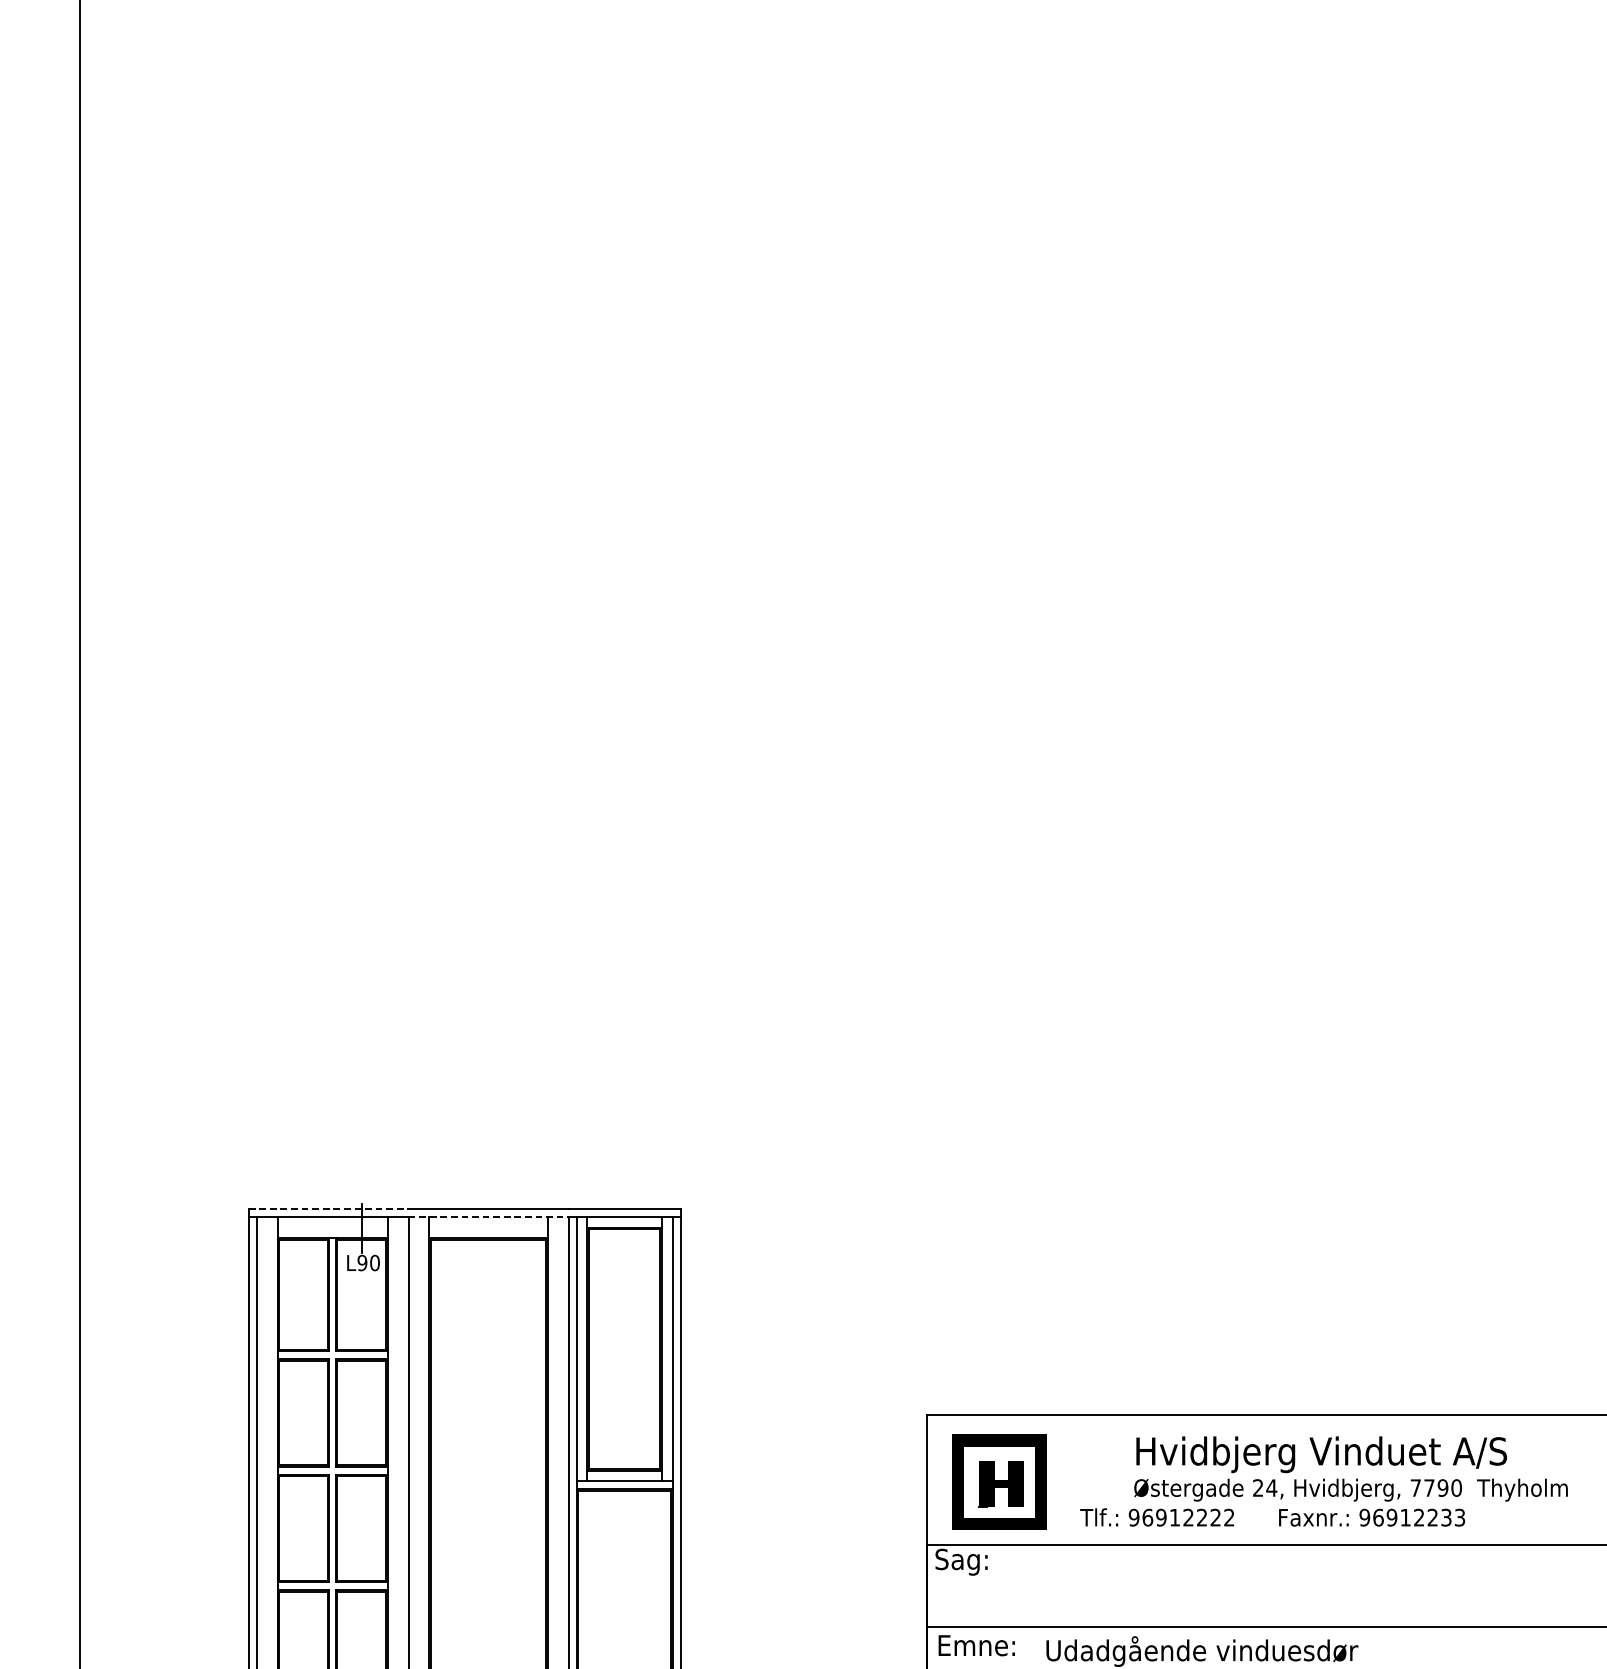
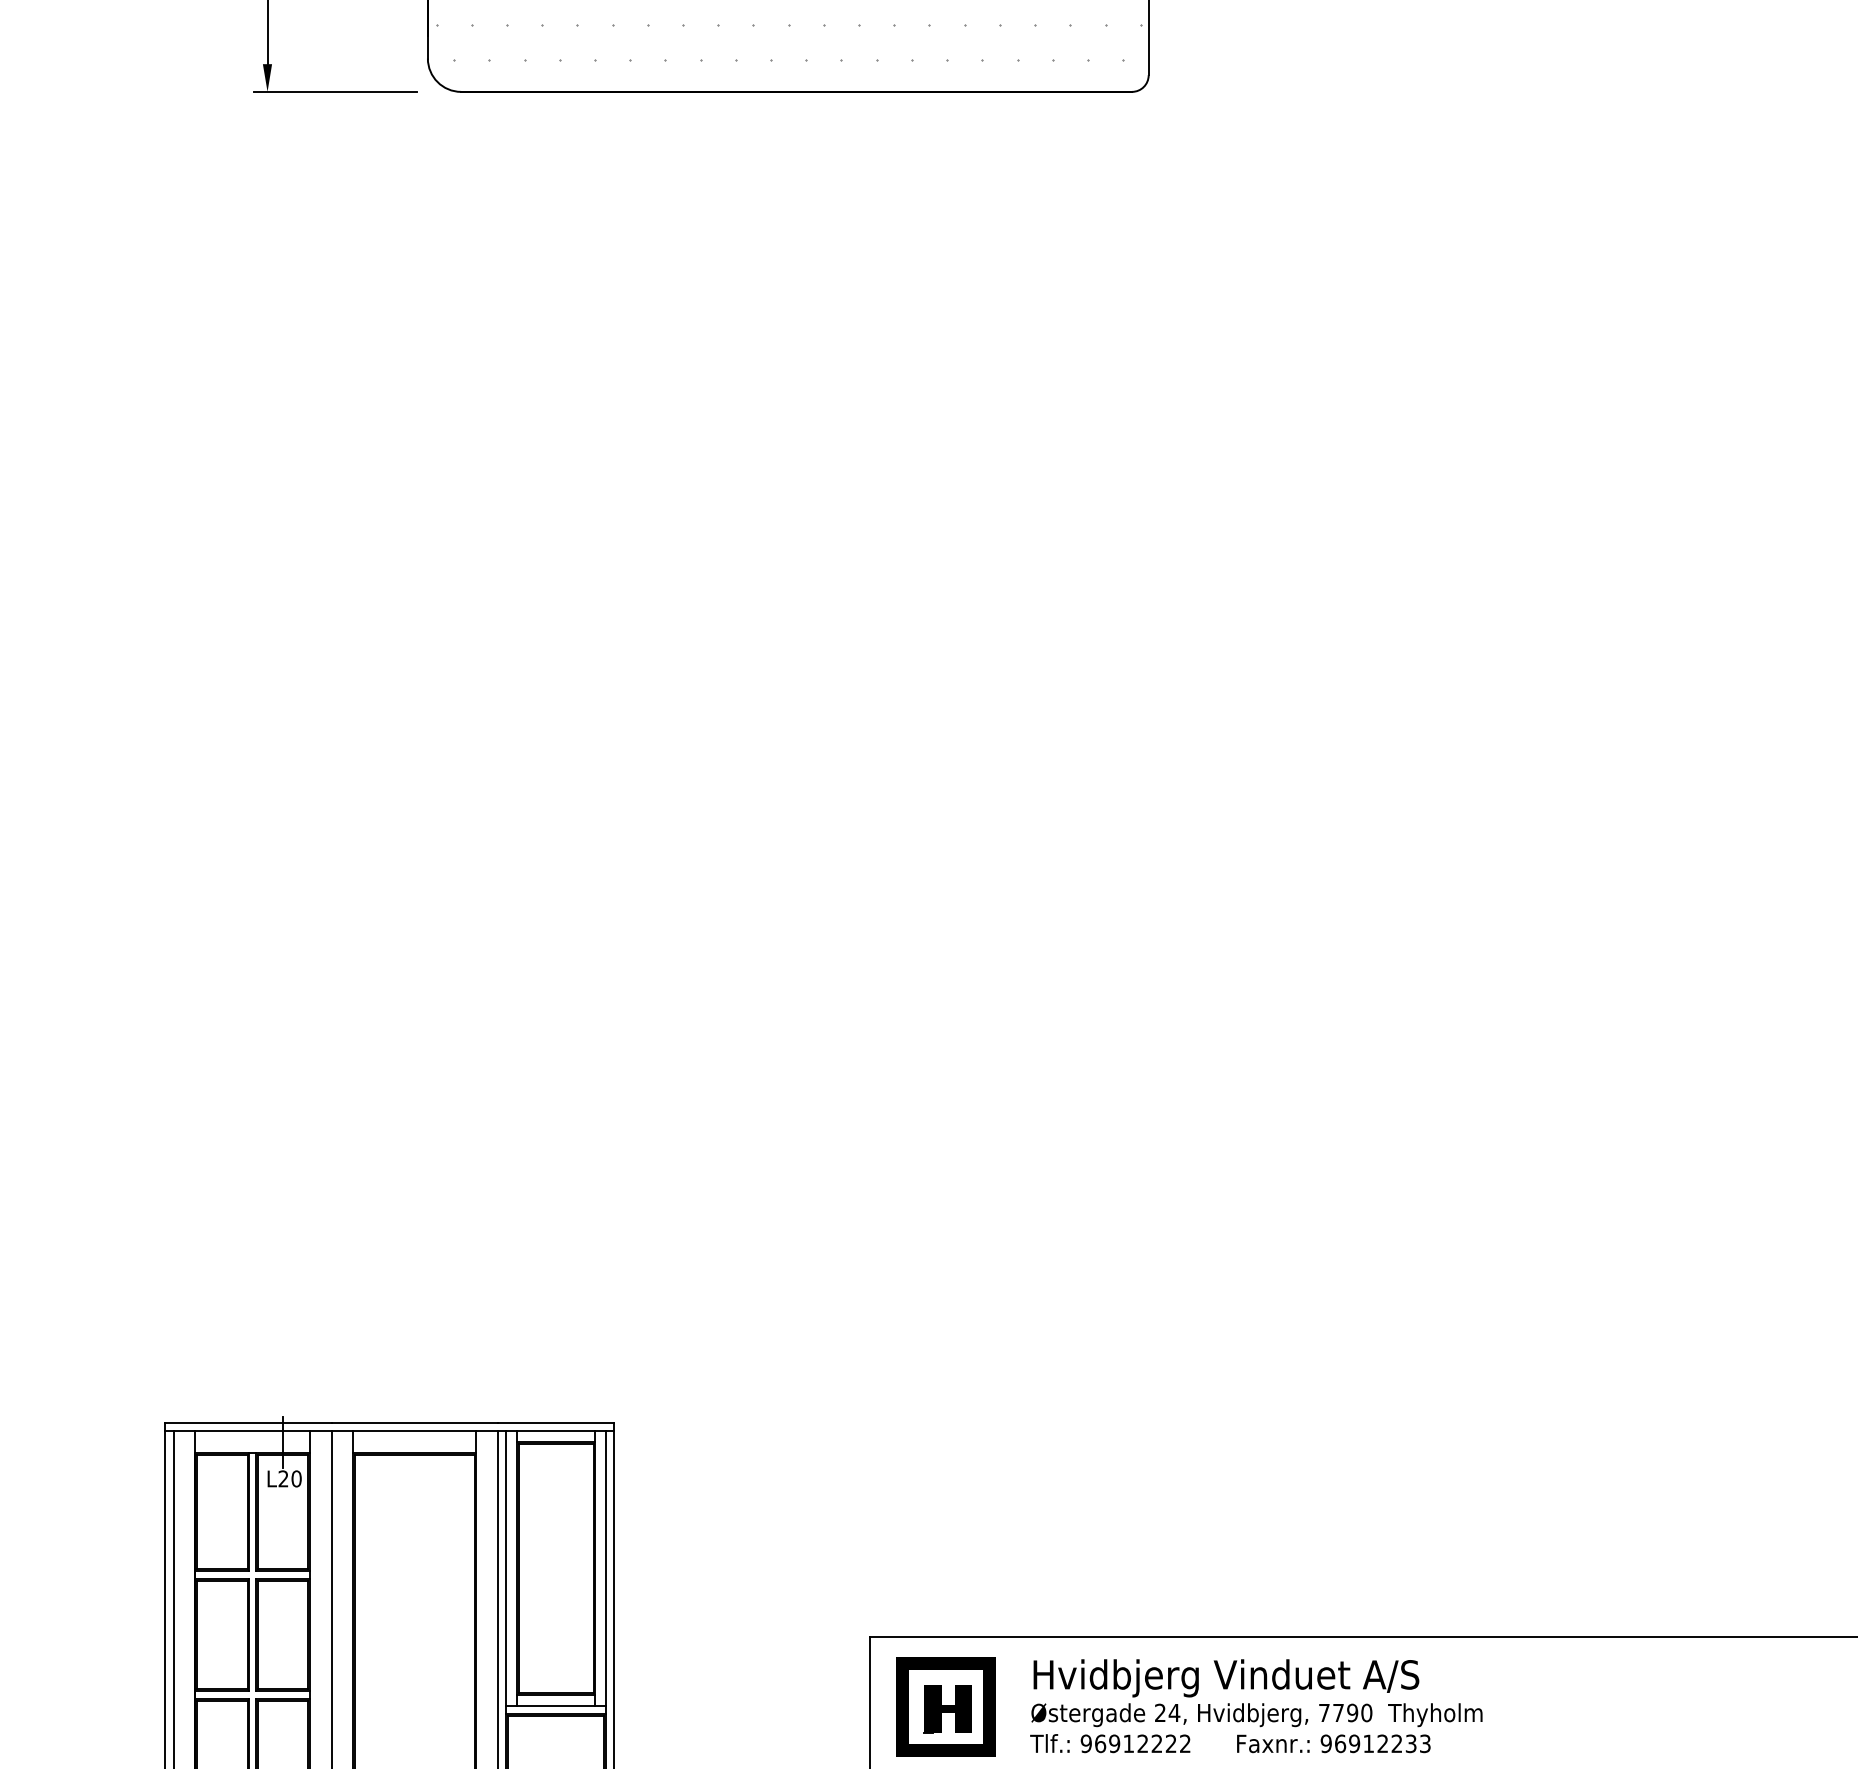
line: (328, 1208) -> (248, 1422), dashed -> solid
line: (489, 1217) -> (415, 1431), dashed -> solid
text: (362, 1262) -> (283, 1478), L90 -> L20
text: (1350, 1469) -> (1256, 1693), moved

